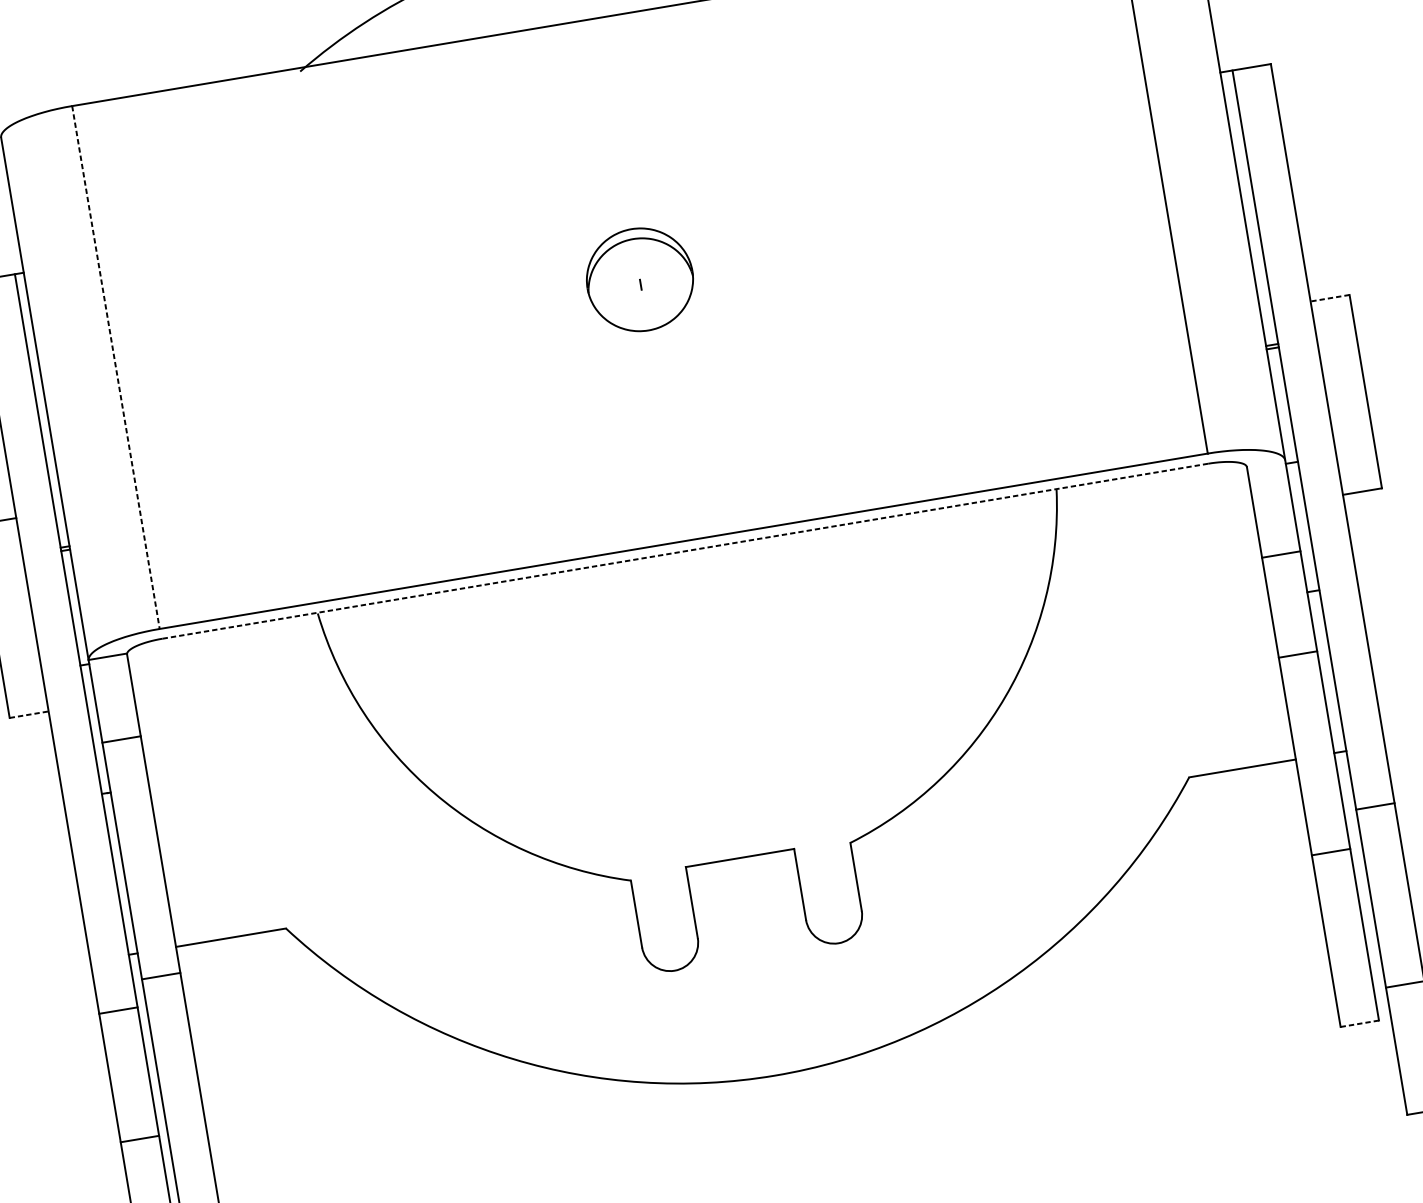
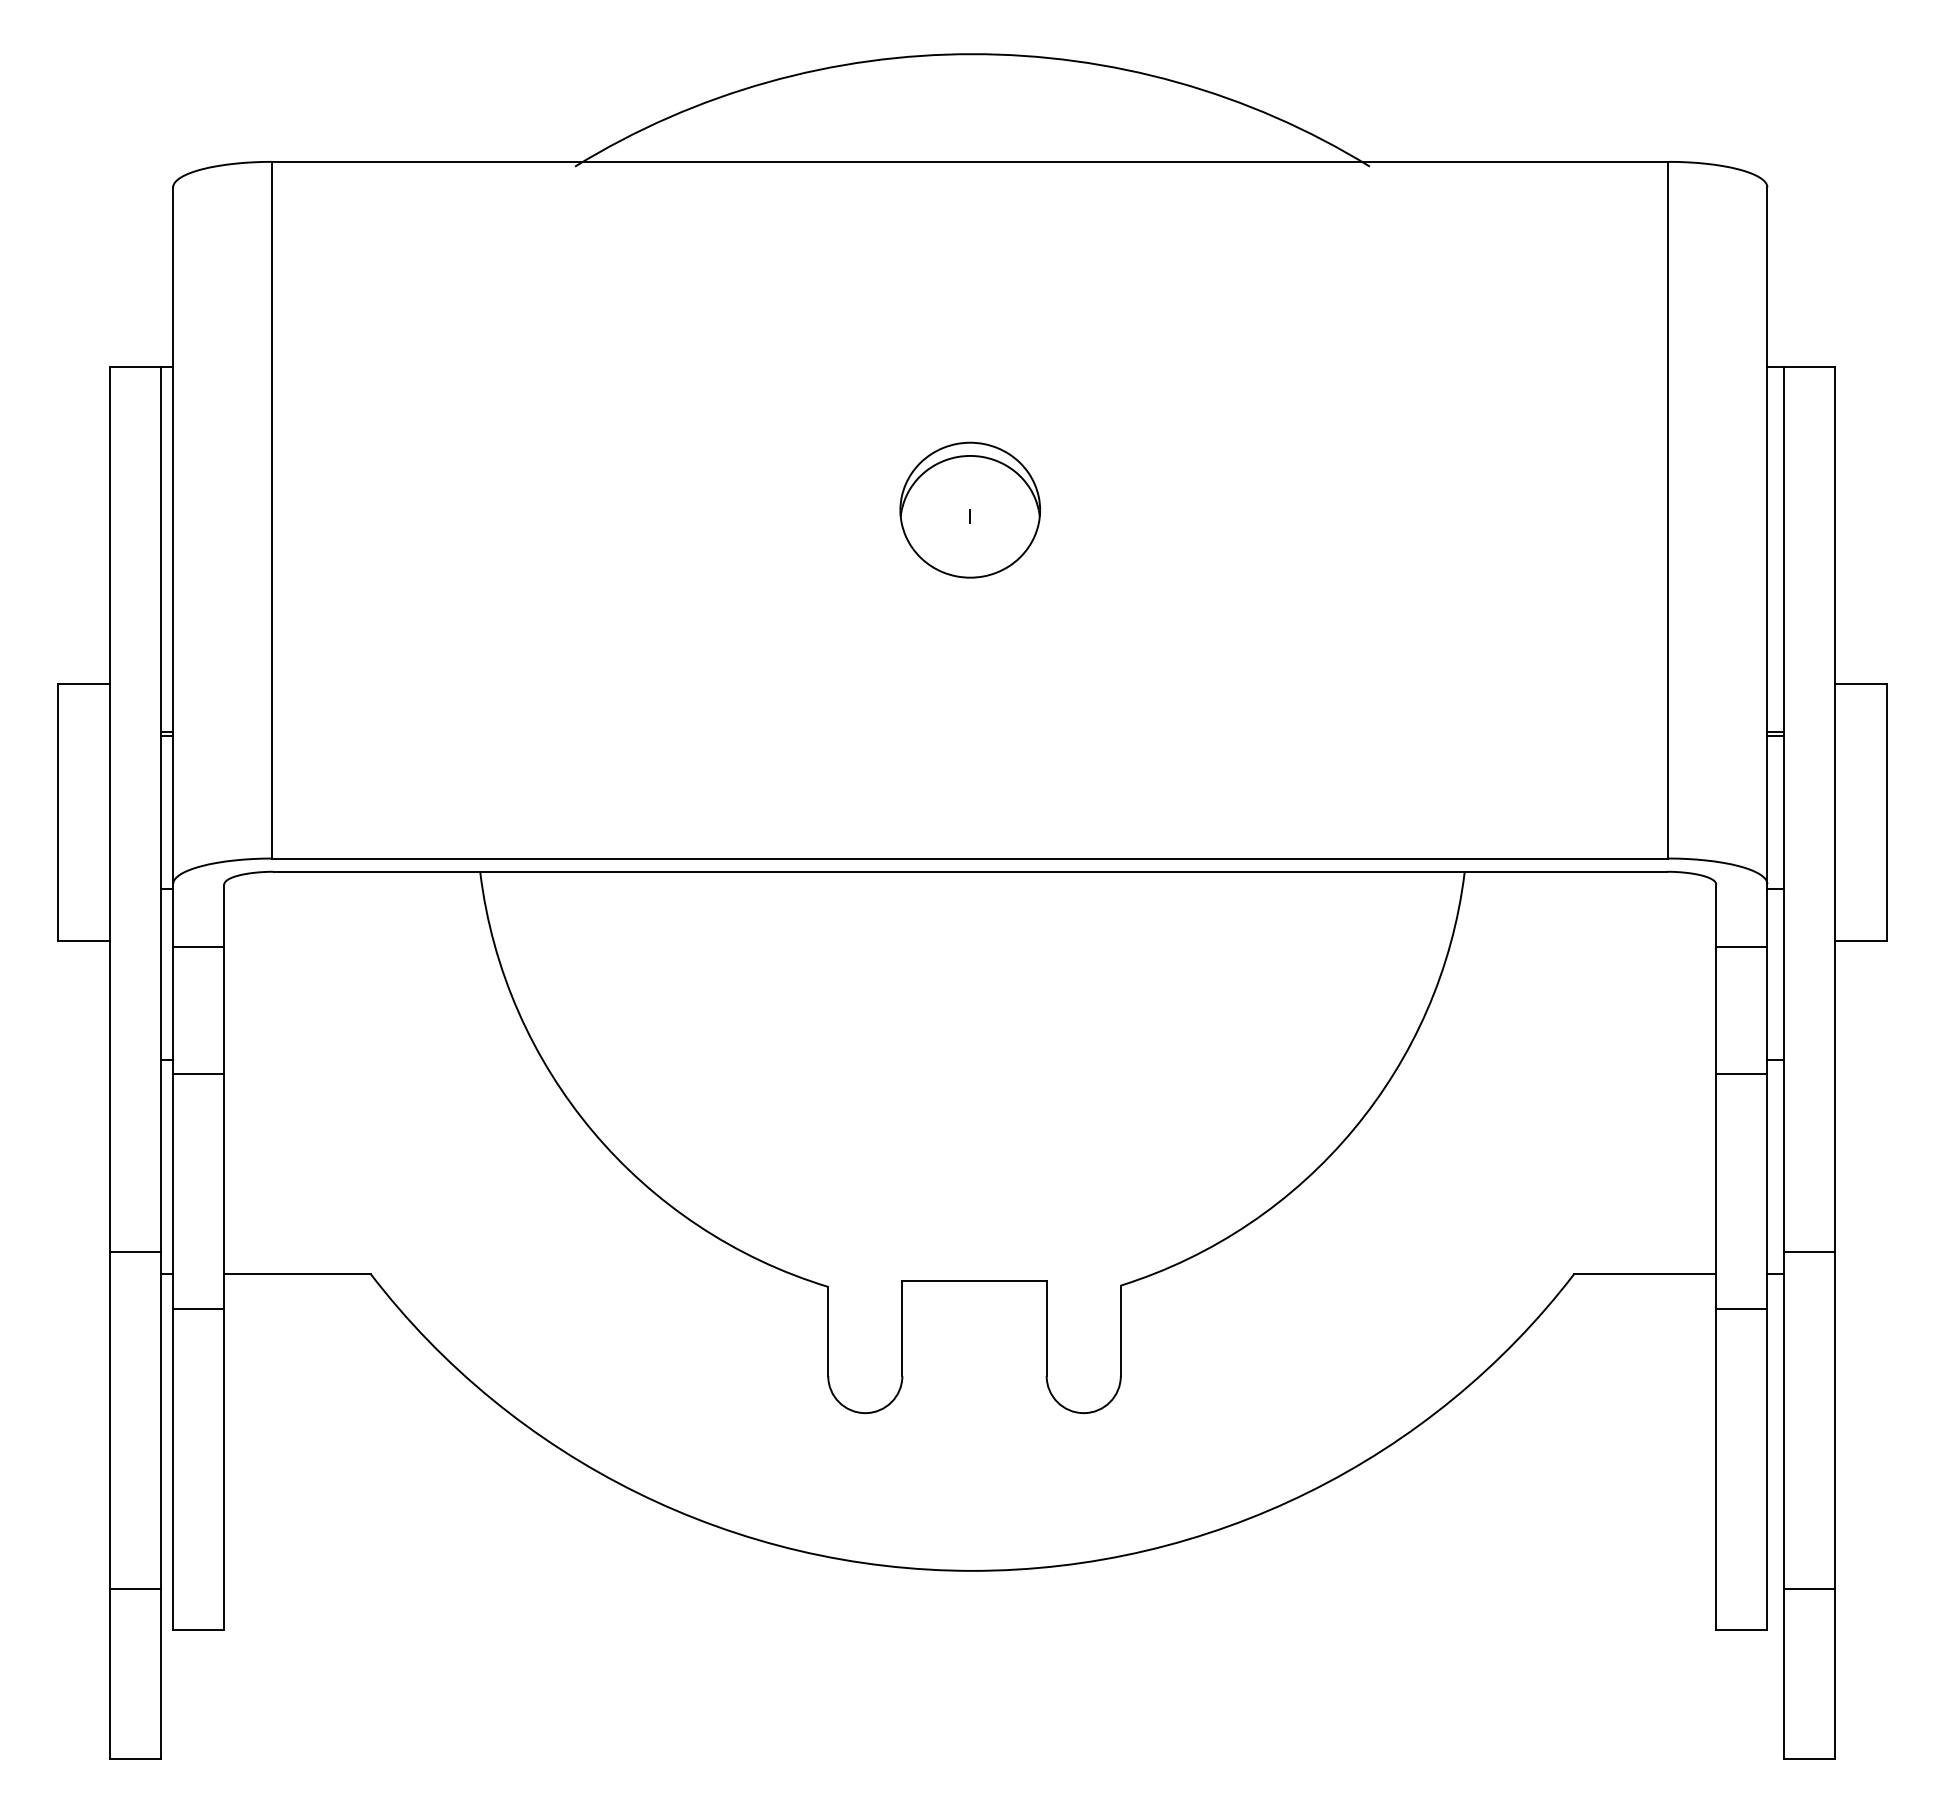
line: (1329, 298) -> (1860, 683), dashed -> solid
line: (116, 367) -> (272, 510), dashed -> solid
line: (685, 550) -> (970, 871), dashed -> solid
line: (1281, 554) -> (1741, 947), moved
line: (1297, 654) -> (1741, 1073), moved
line: (107, 656) -> (198, 947), moved
line: (29, 714) -> (84, 941), dashed -> solid
line: (121, 739) -> (198, 1073), moved
line: (1374, 806) -> (1808, 1252), moved
line: (1330, 851) -> (1741, 1308), moved
line: (118, 1010) -> (135, 1252), moved
line: (1359, 1023) -> (1741, 1630), dashed -> solid
line: (139, 1139) -> (135, 1589), moved

